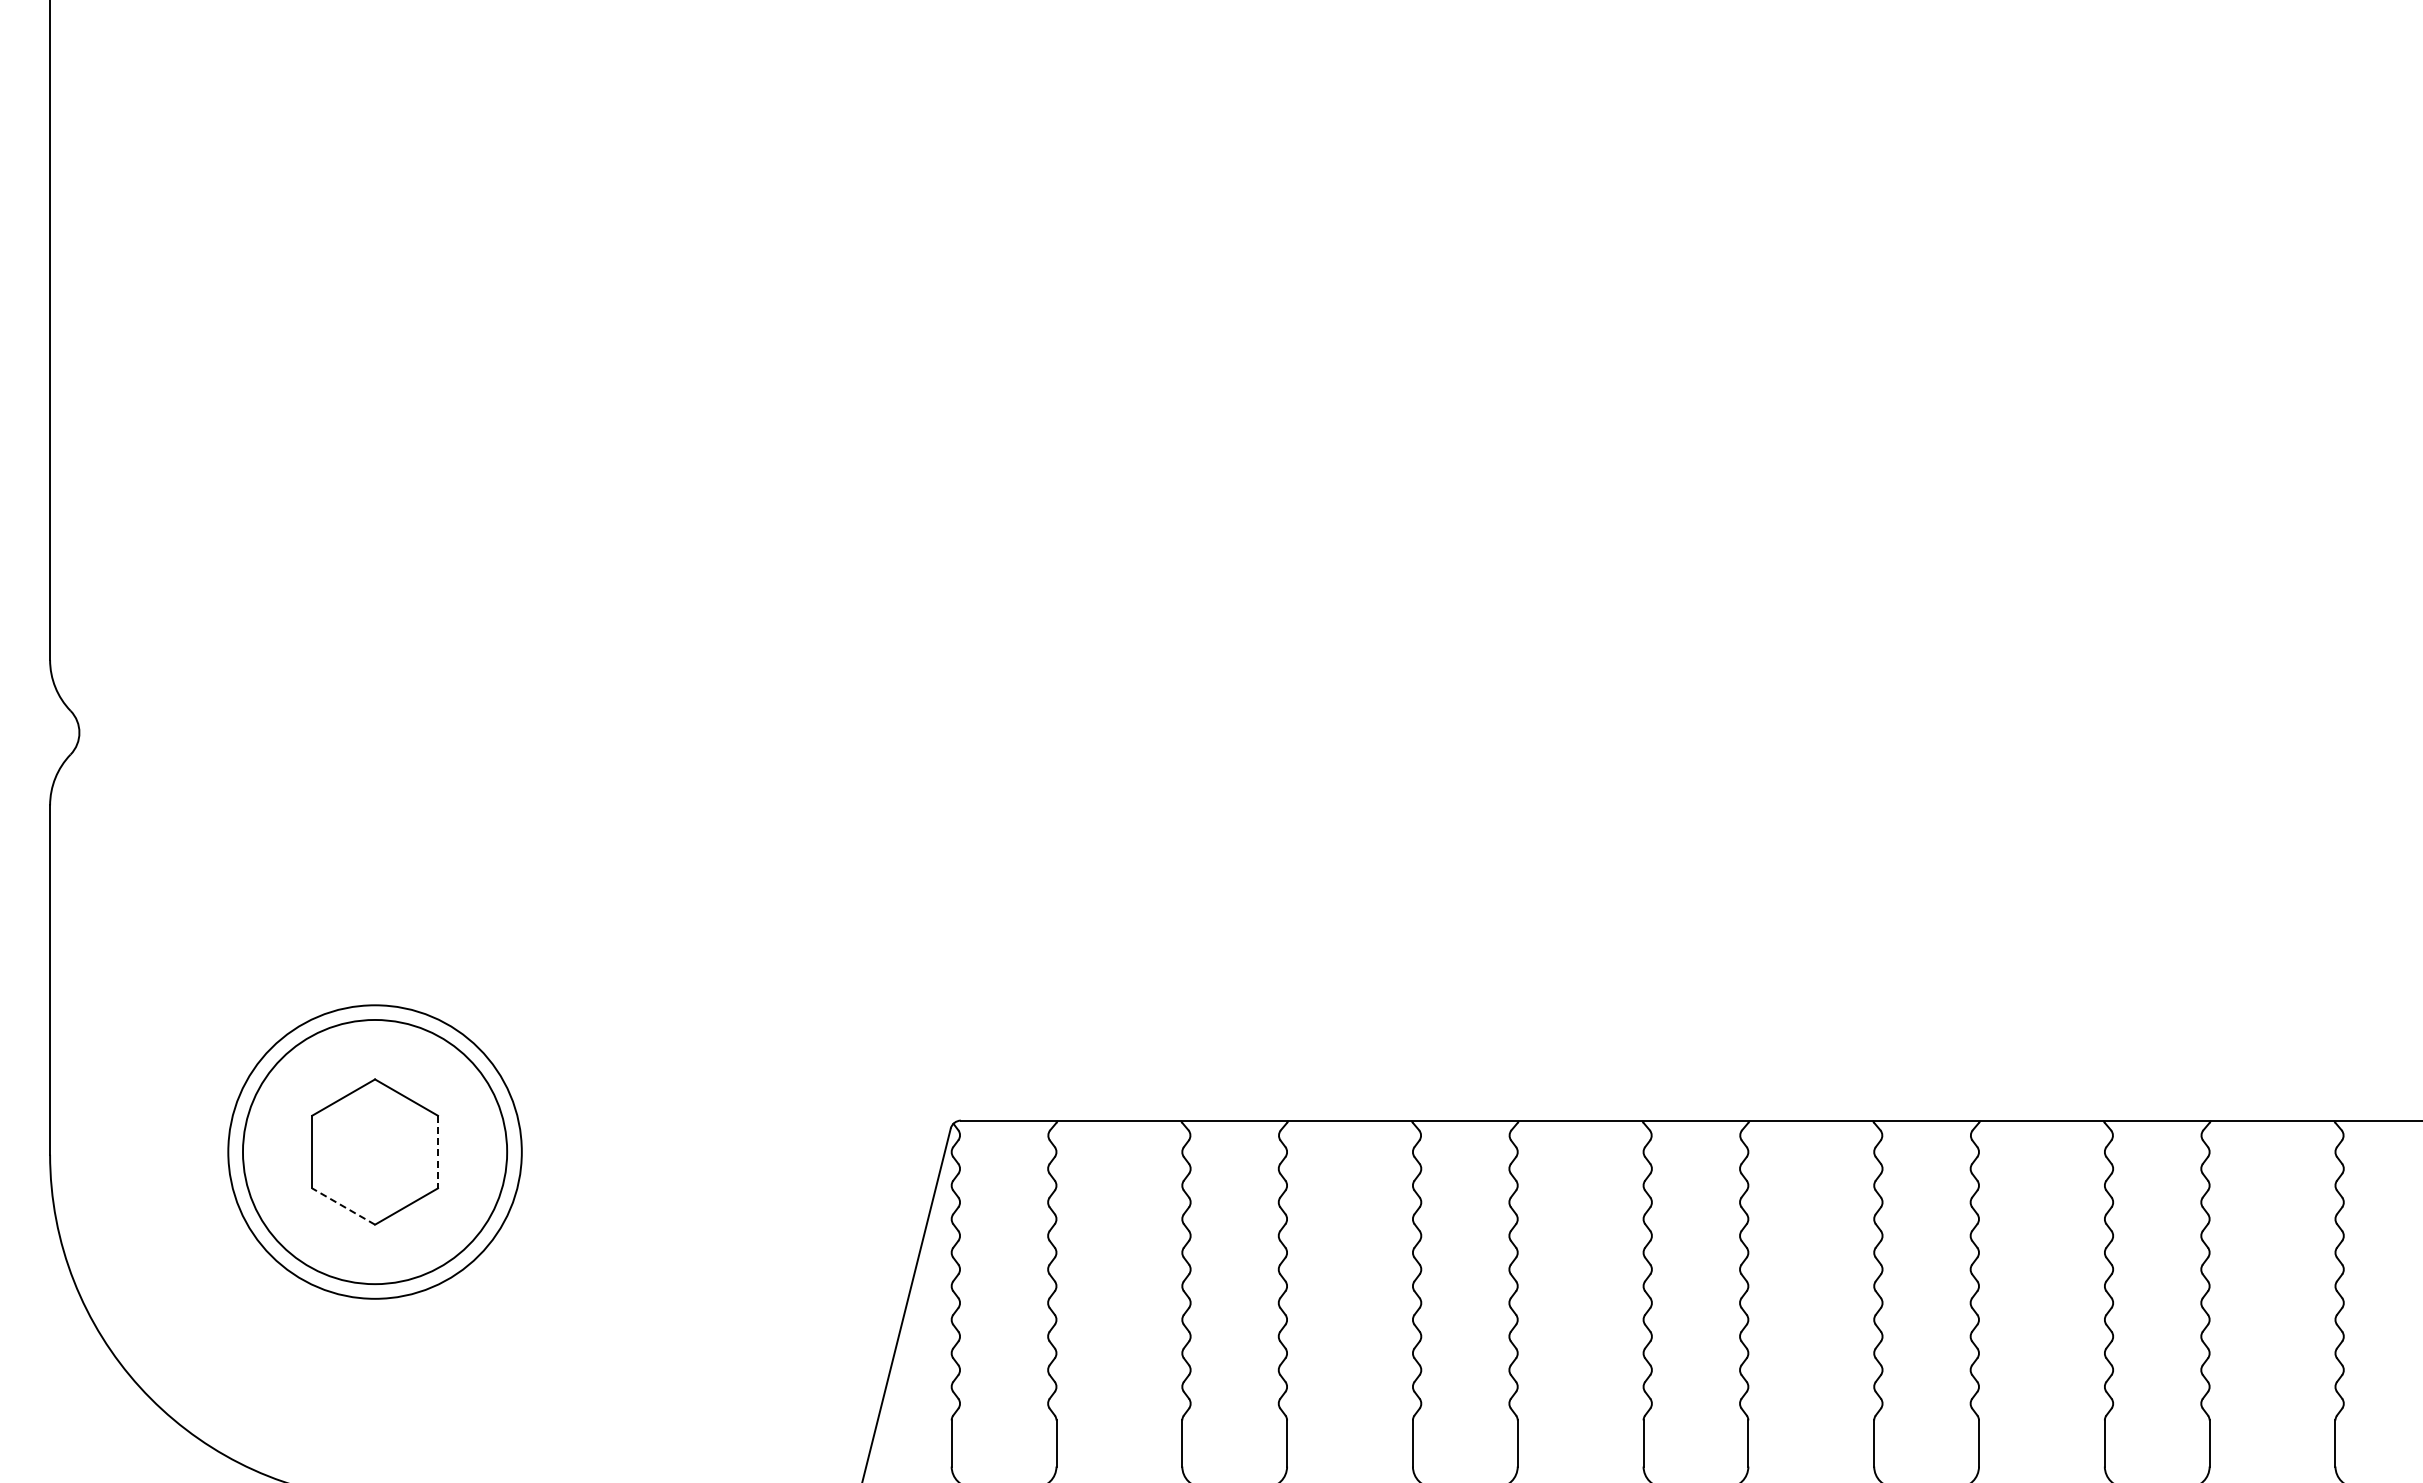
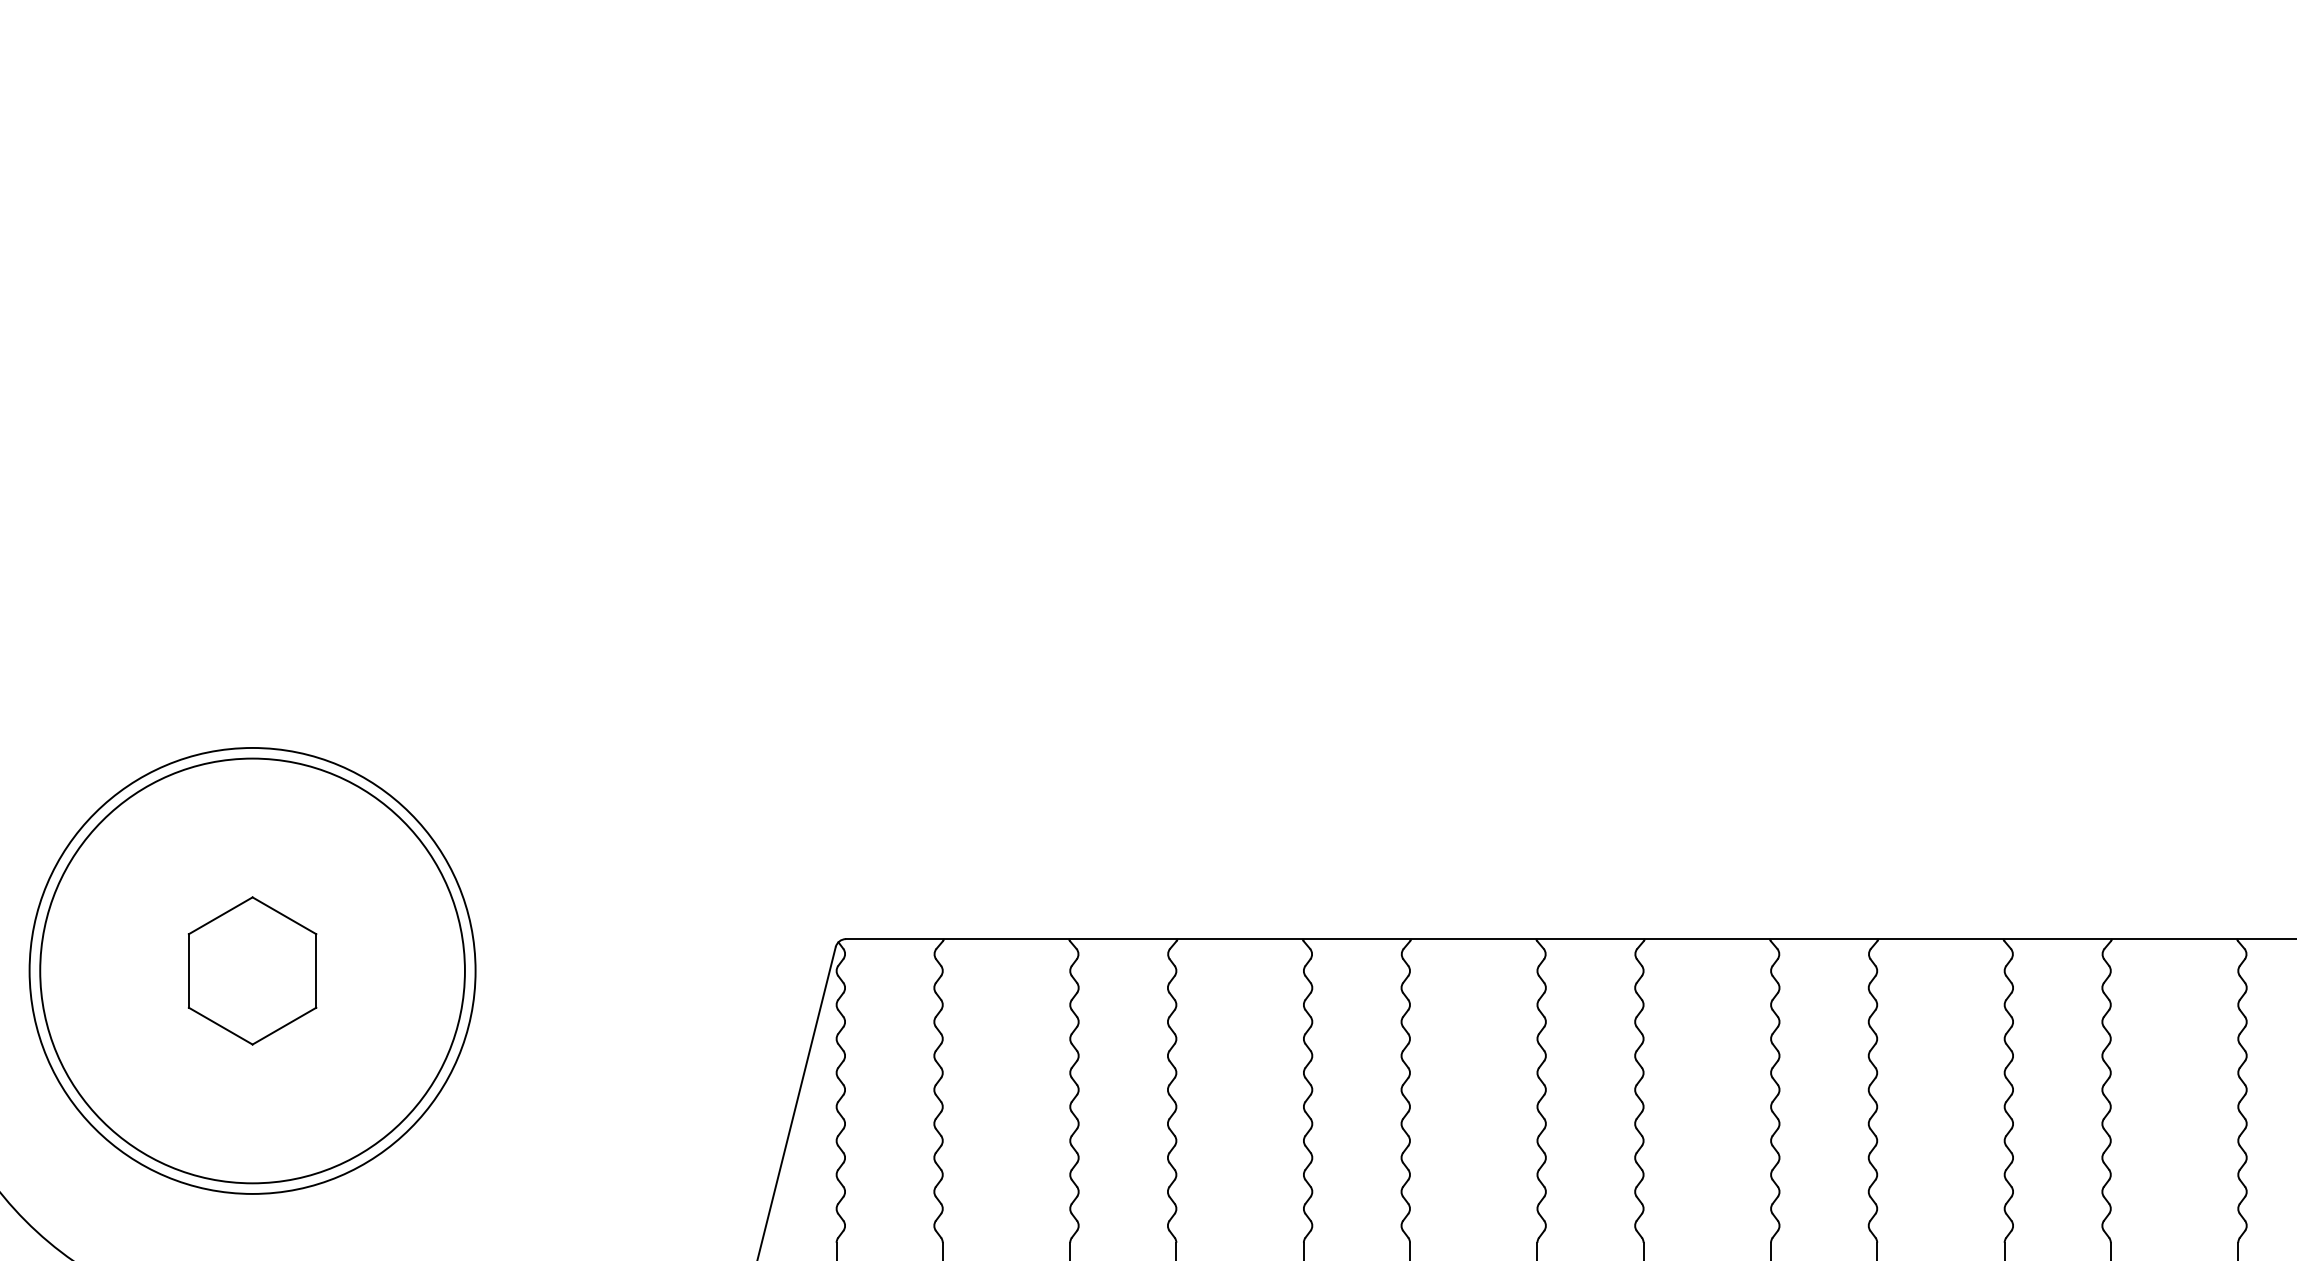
circle: (374, 1151) -> (252, 970), size x1.43
circle: (374, 1151) -> (252, 970), size x1.67
line: (437, 1152) -> (315, 971), dashed -> solid
line: (343, 1206) -> (220, 1026), dashed -> solid

